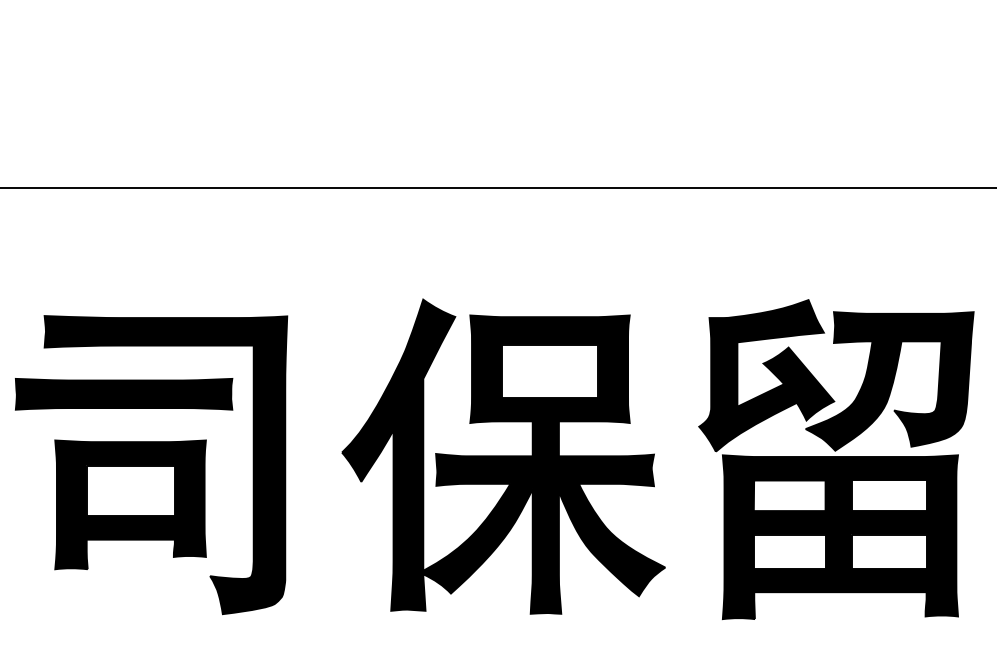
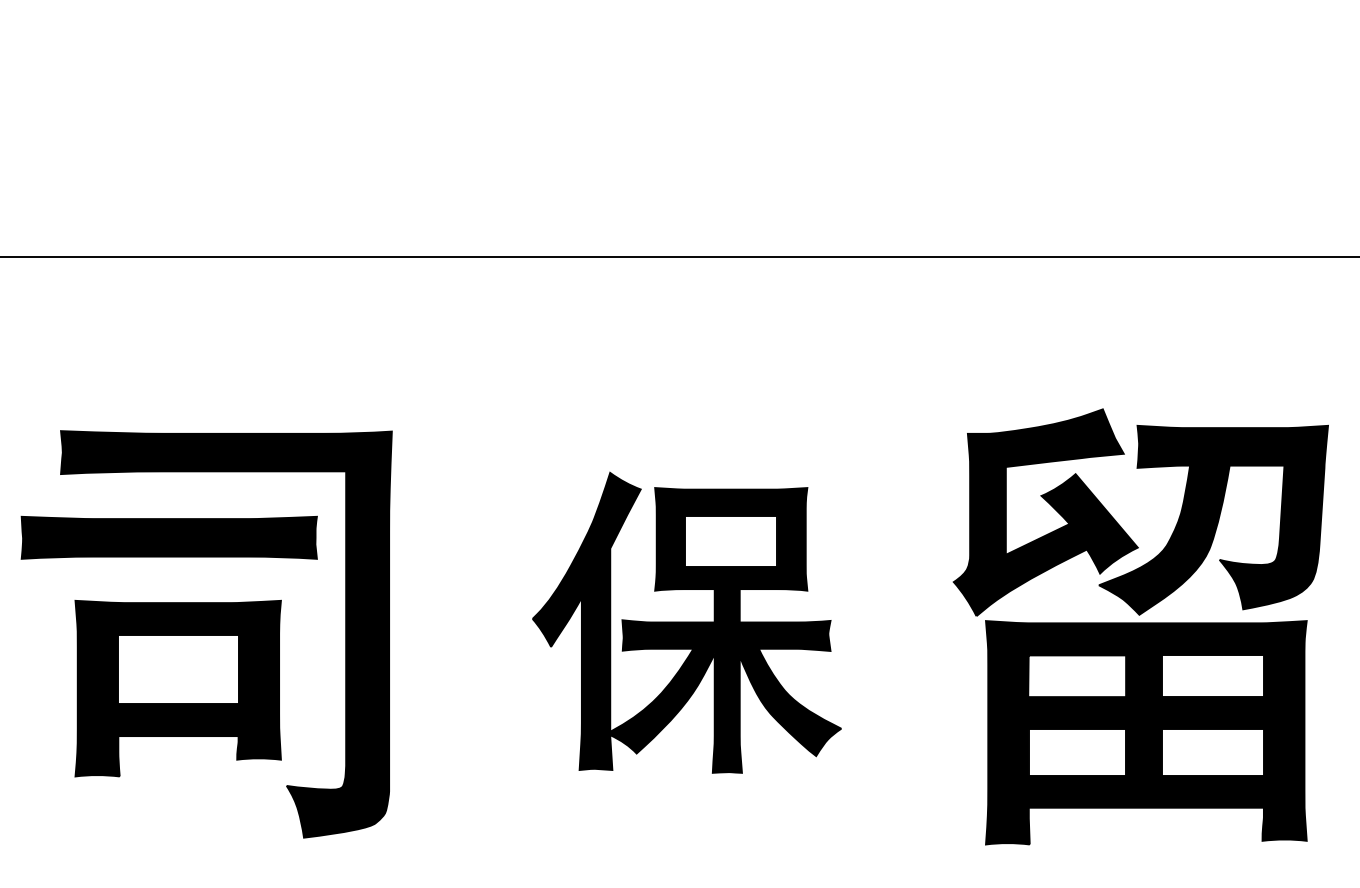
part: (503, 456) -> (686, 622), size x0.7

